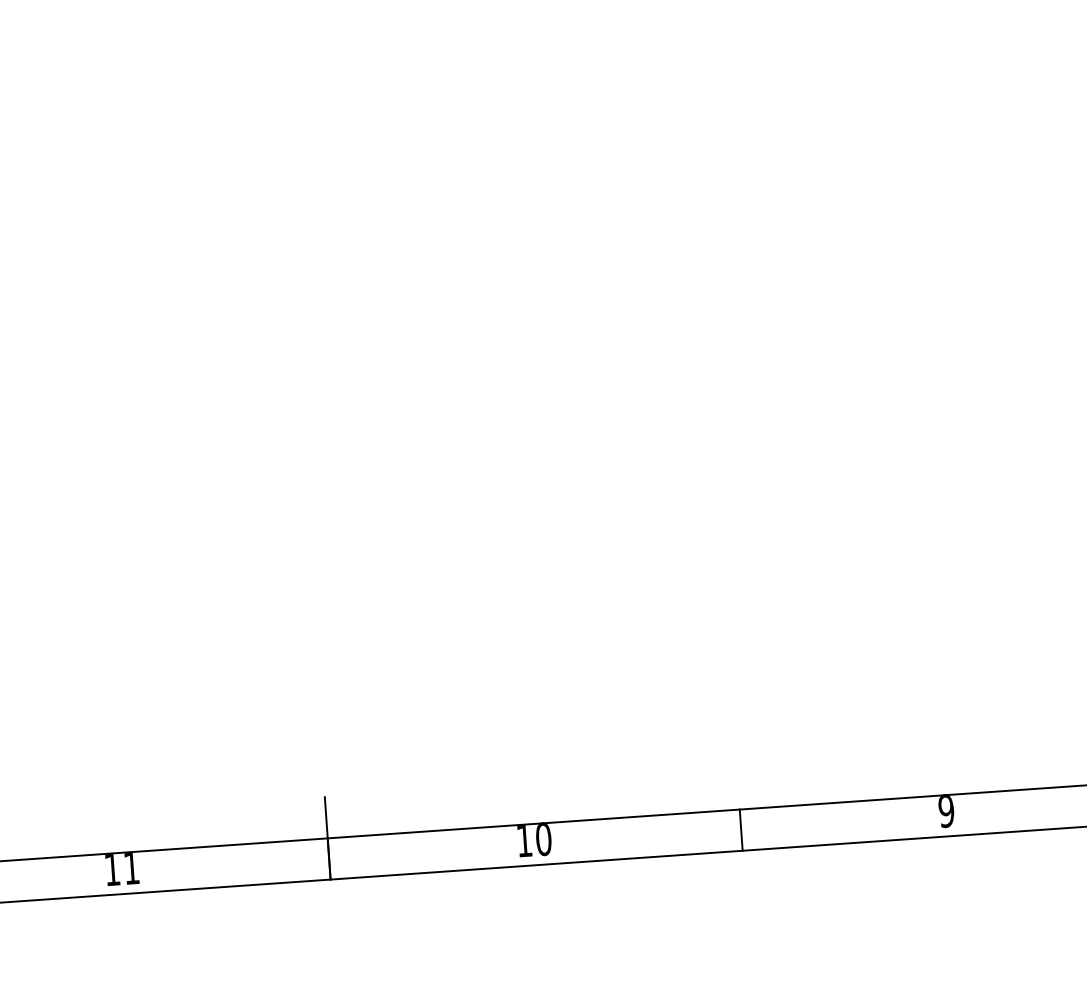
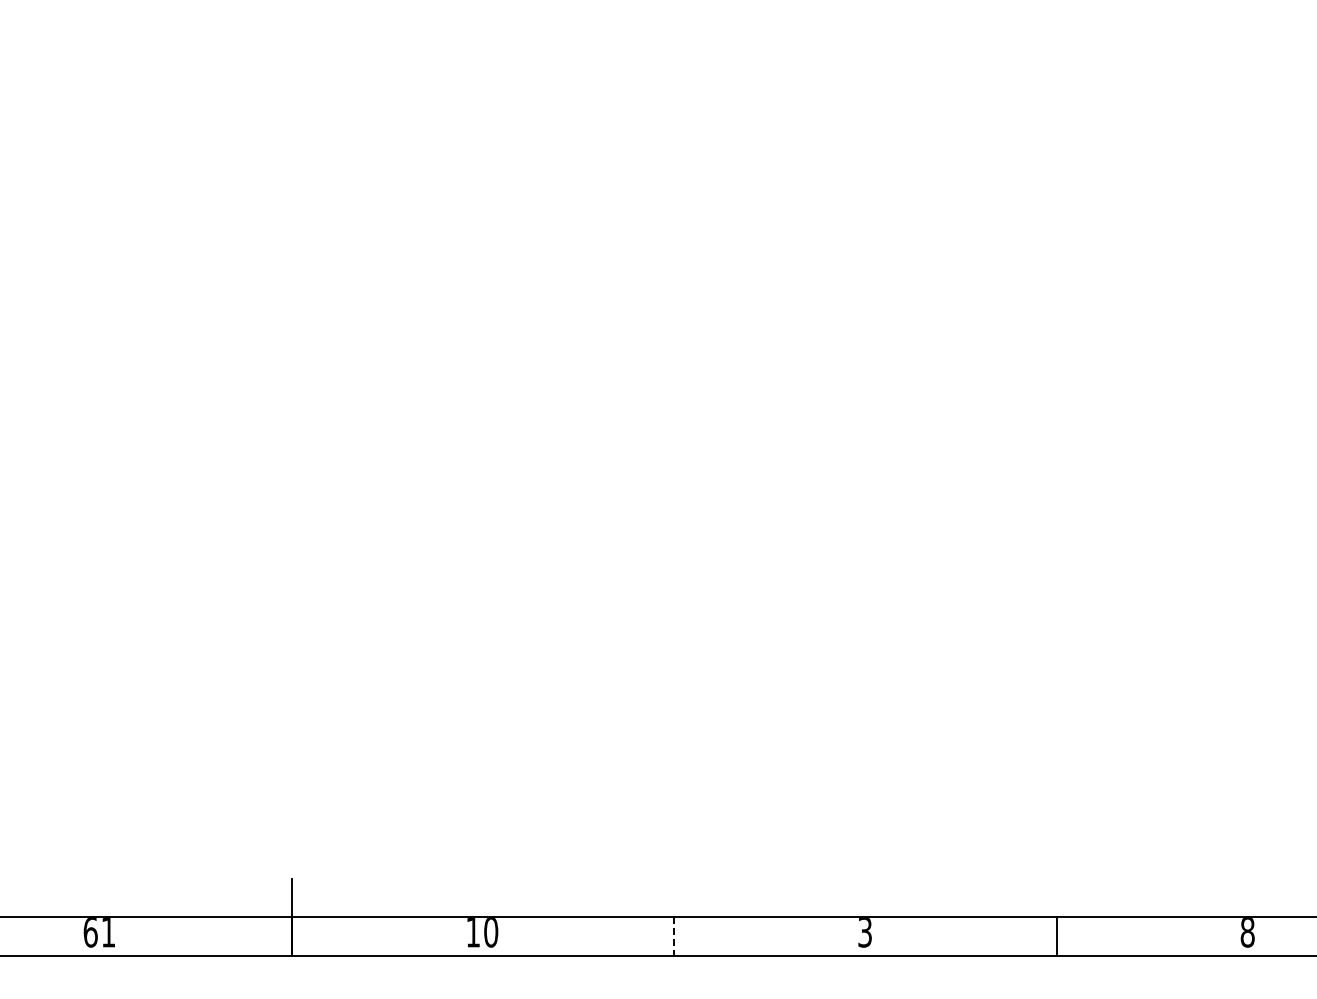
text: (946, 811) -> (865, 932), 9 -> 3
line: (741, 830) -> (674, 936), solid -> dashed
text: (112, 869) -> (90, 932), 11 -> 61

